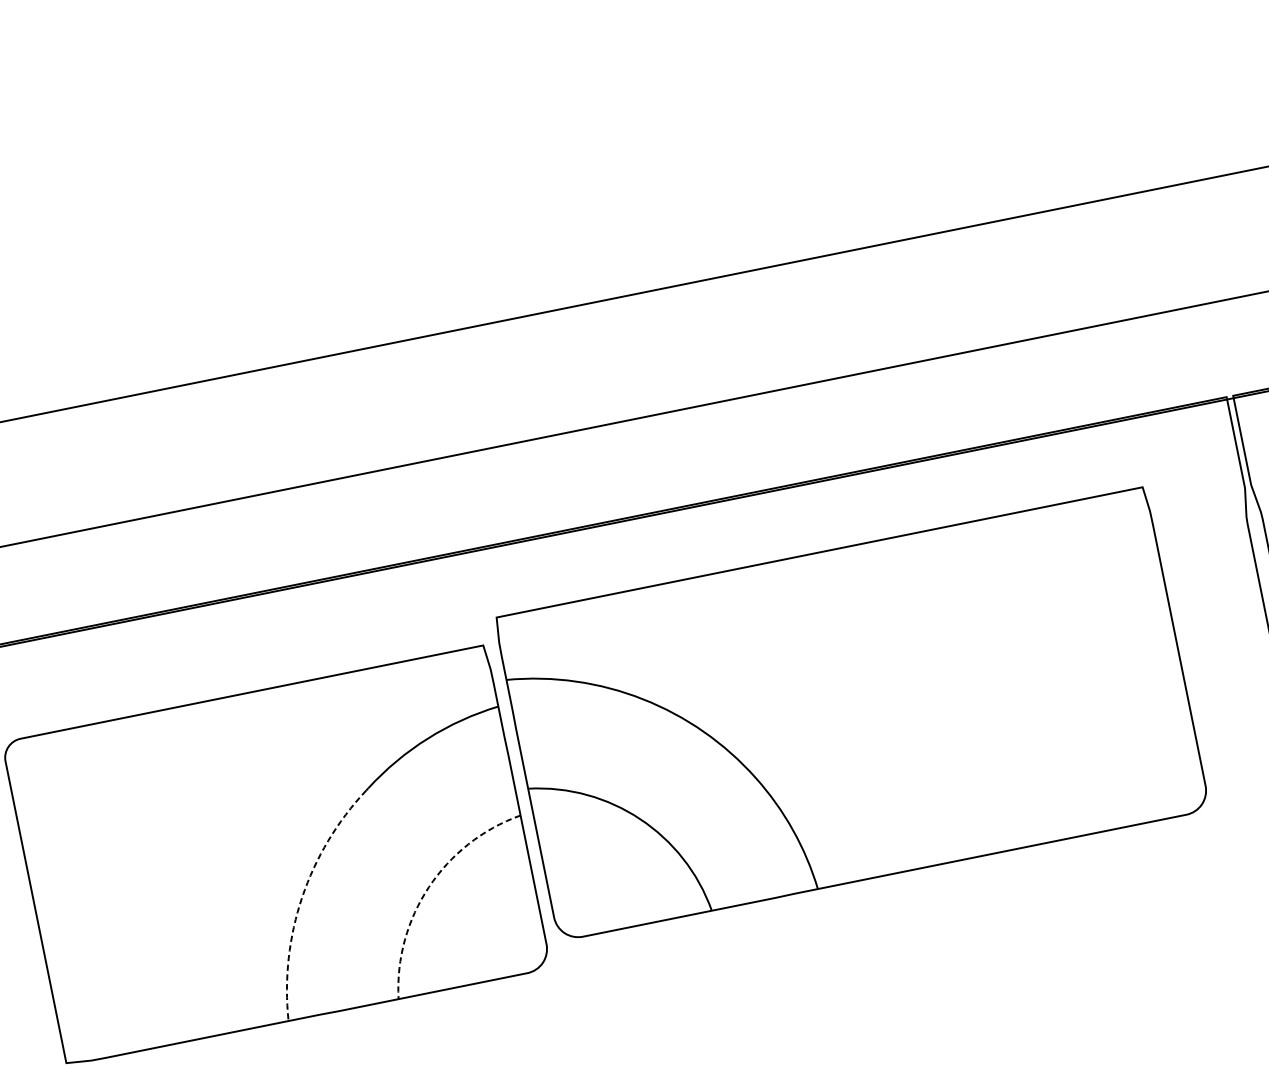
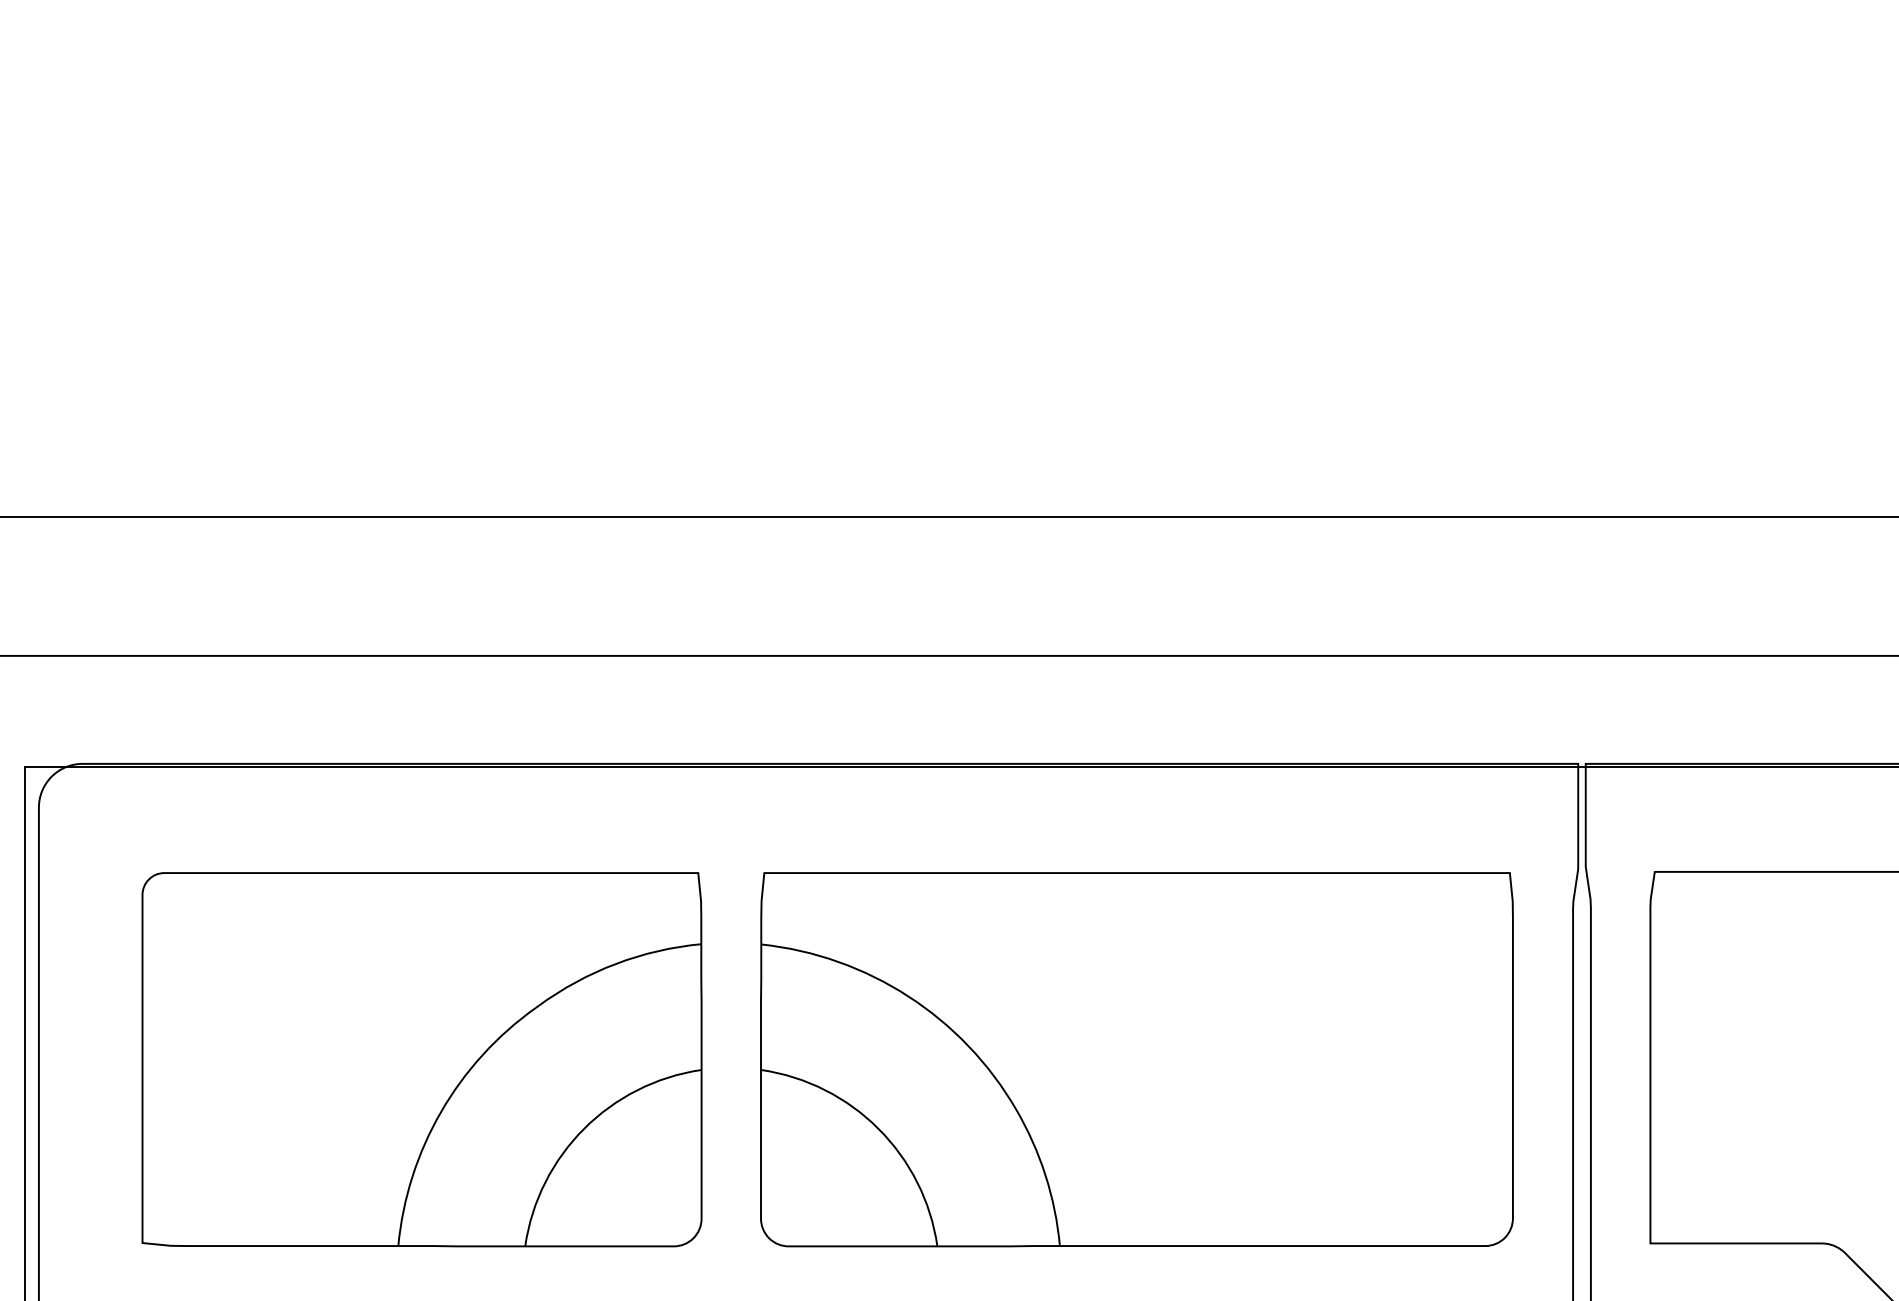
part: (851, 714) -> (1136, 1059), moved
arc: (429, 886) -> (584, 1128), dashed -> solid
arc: (302, 896) -> (441, 1111), dashed -> solid

